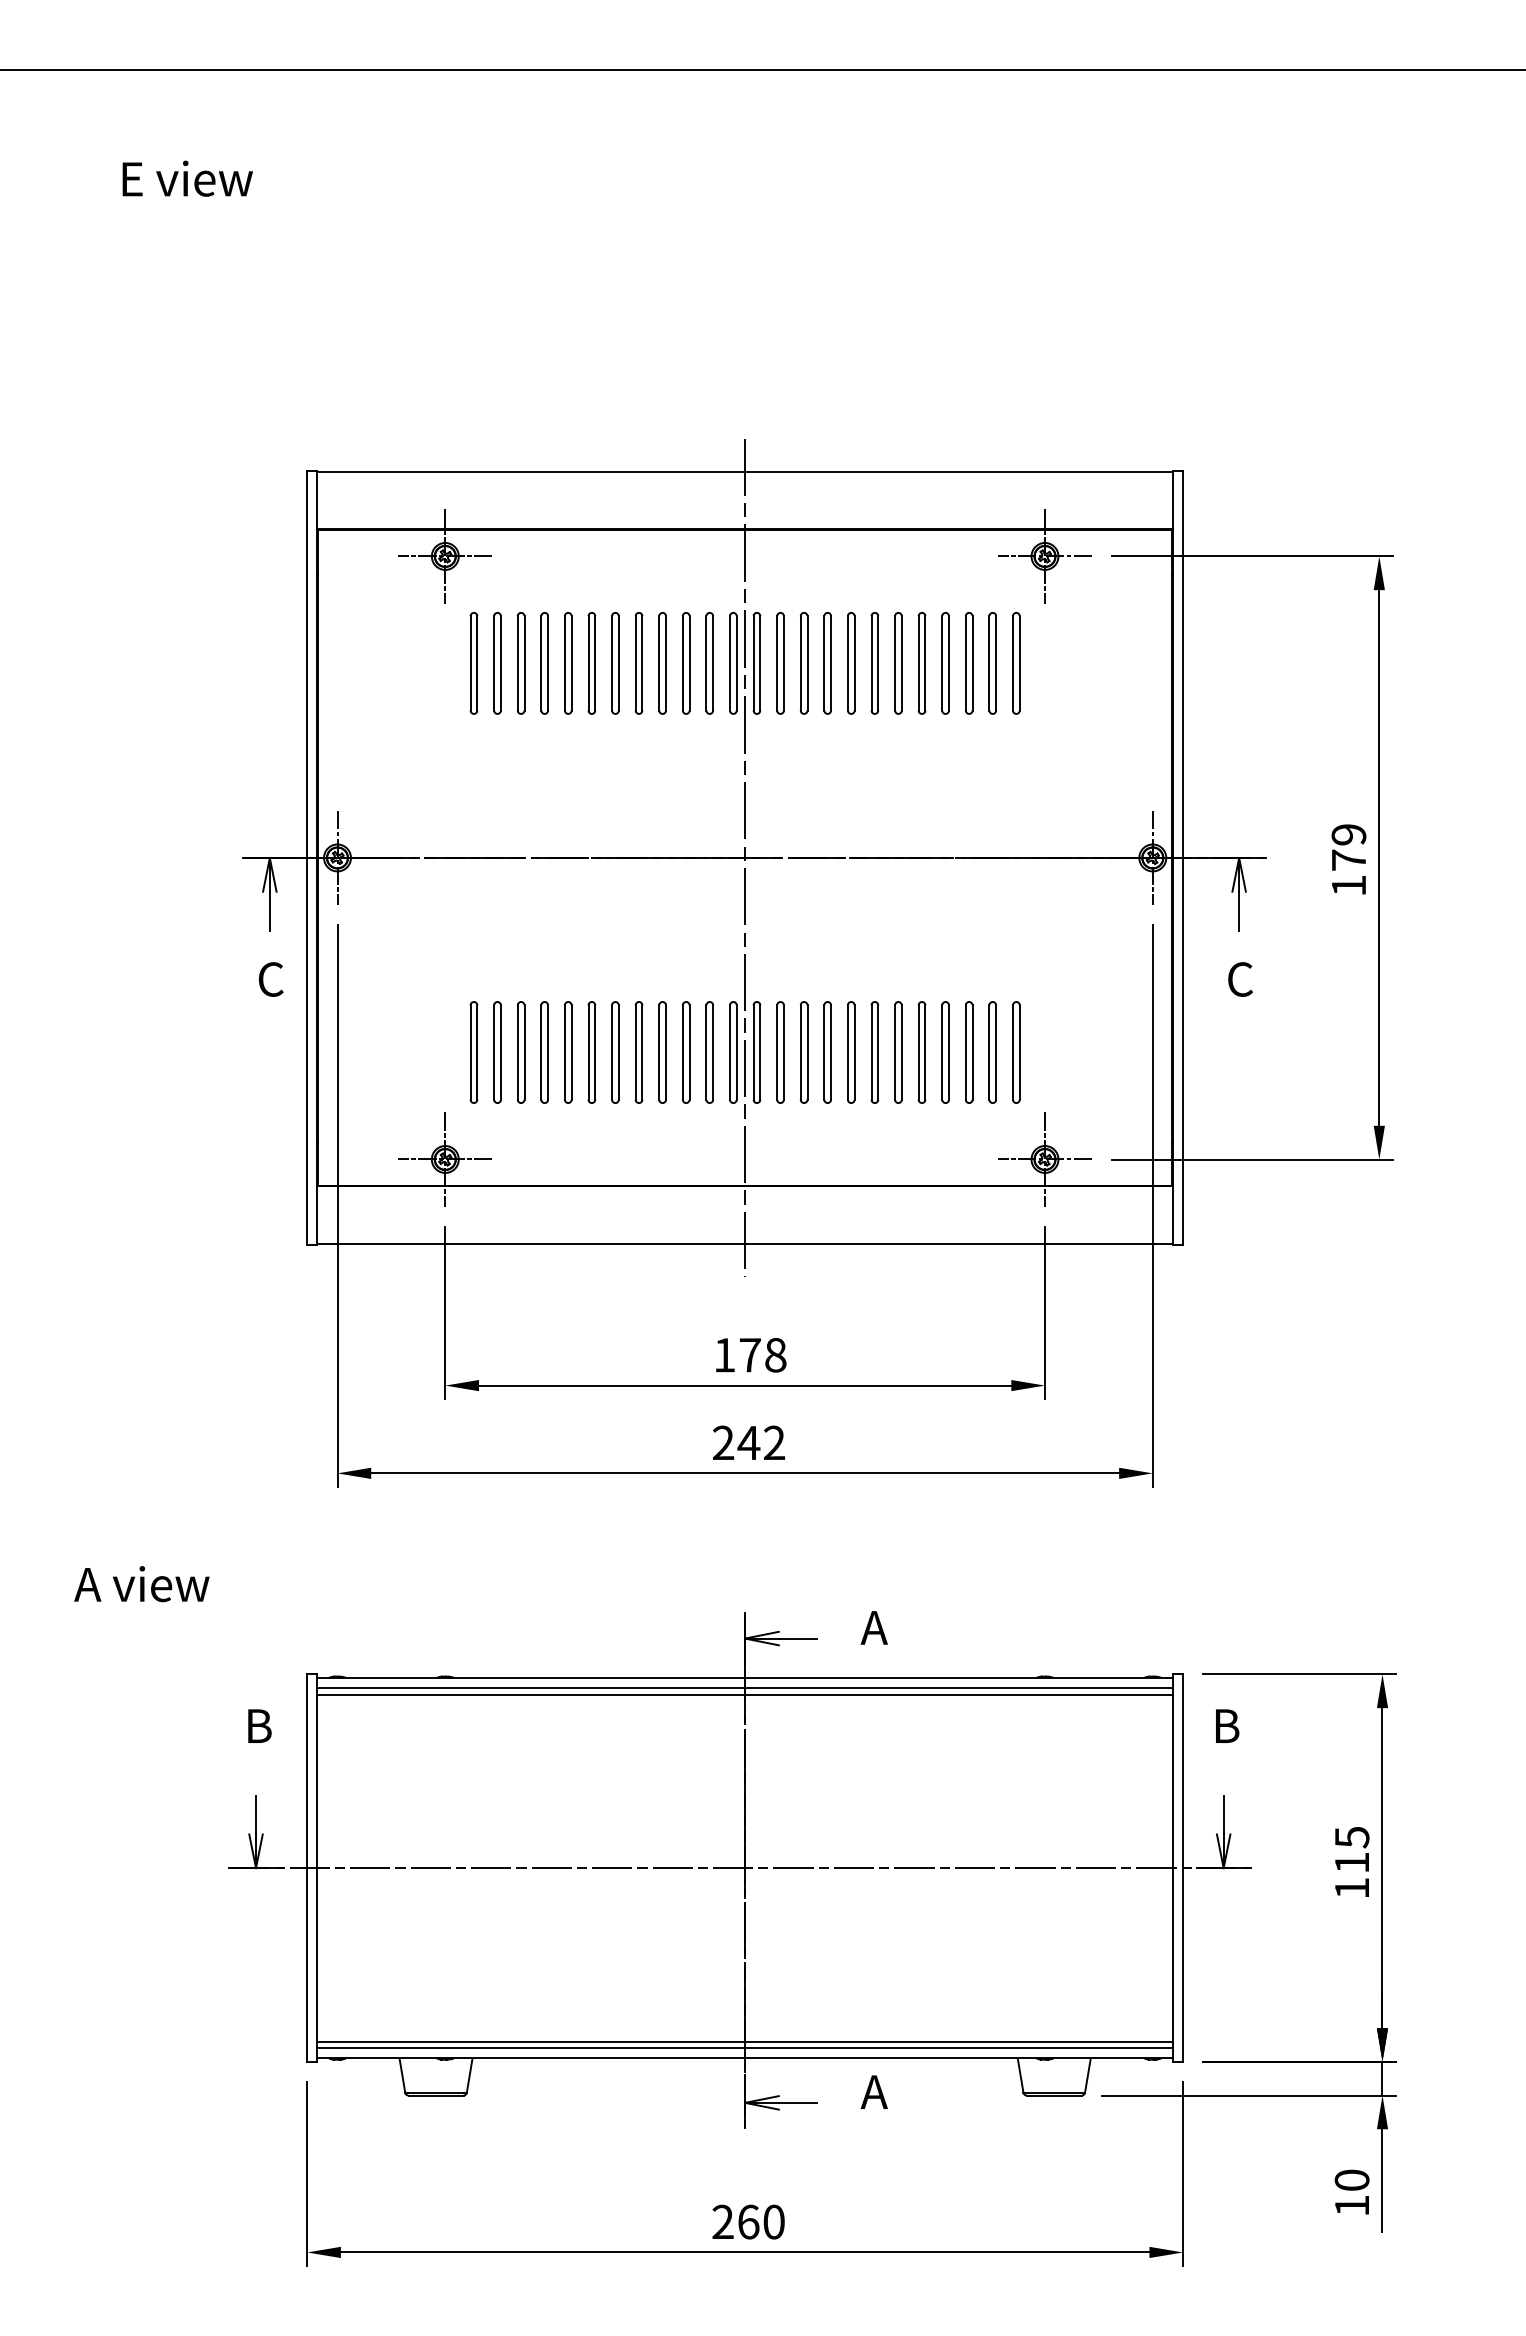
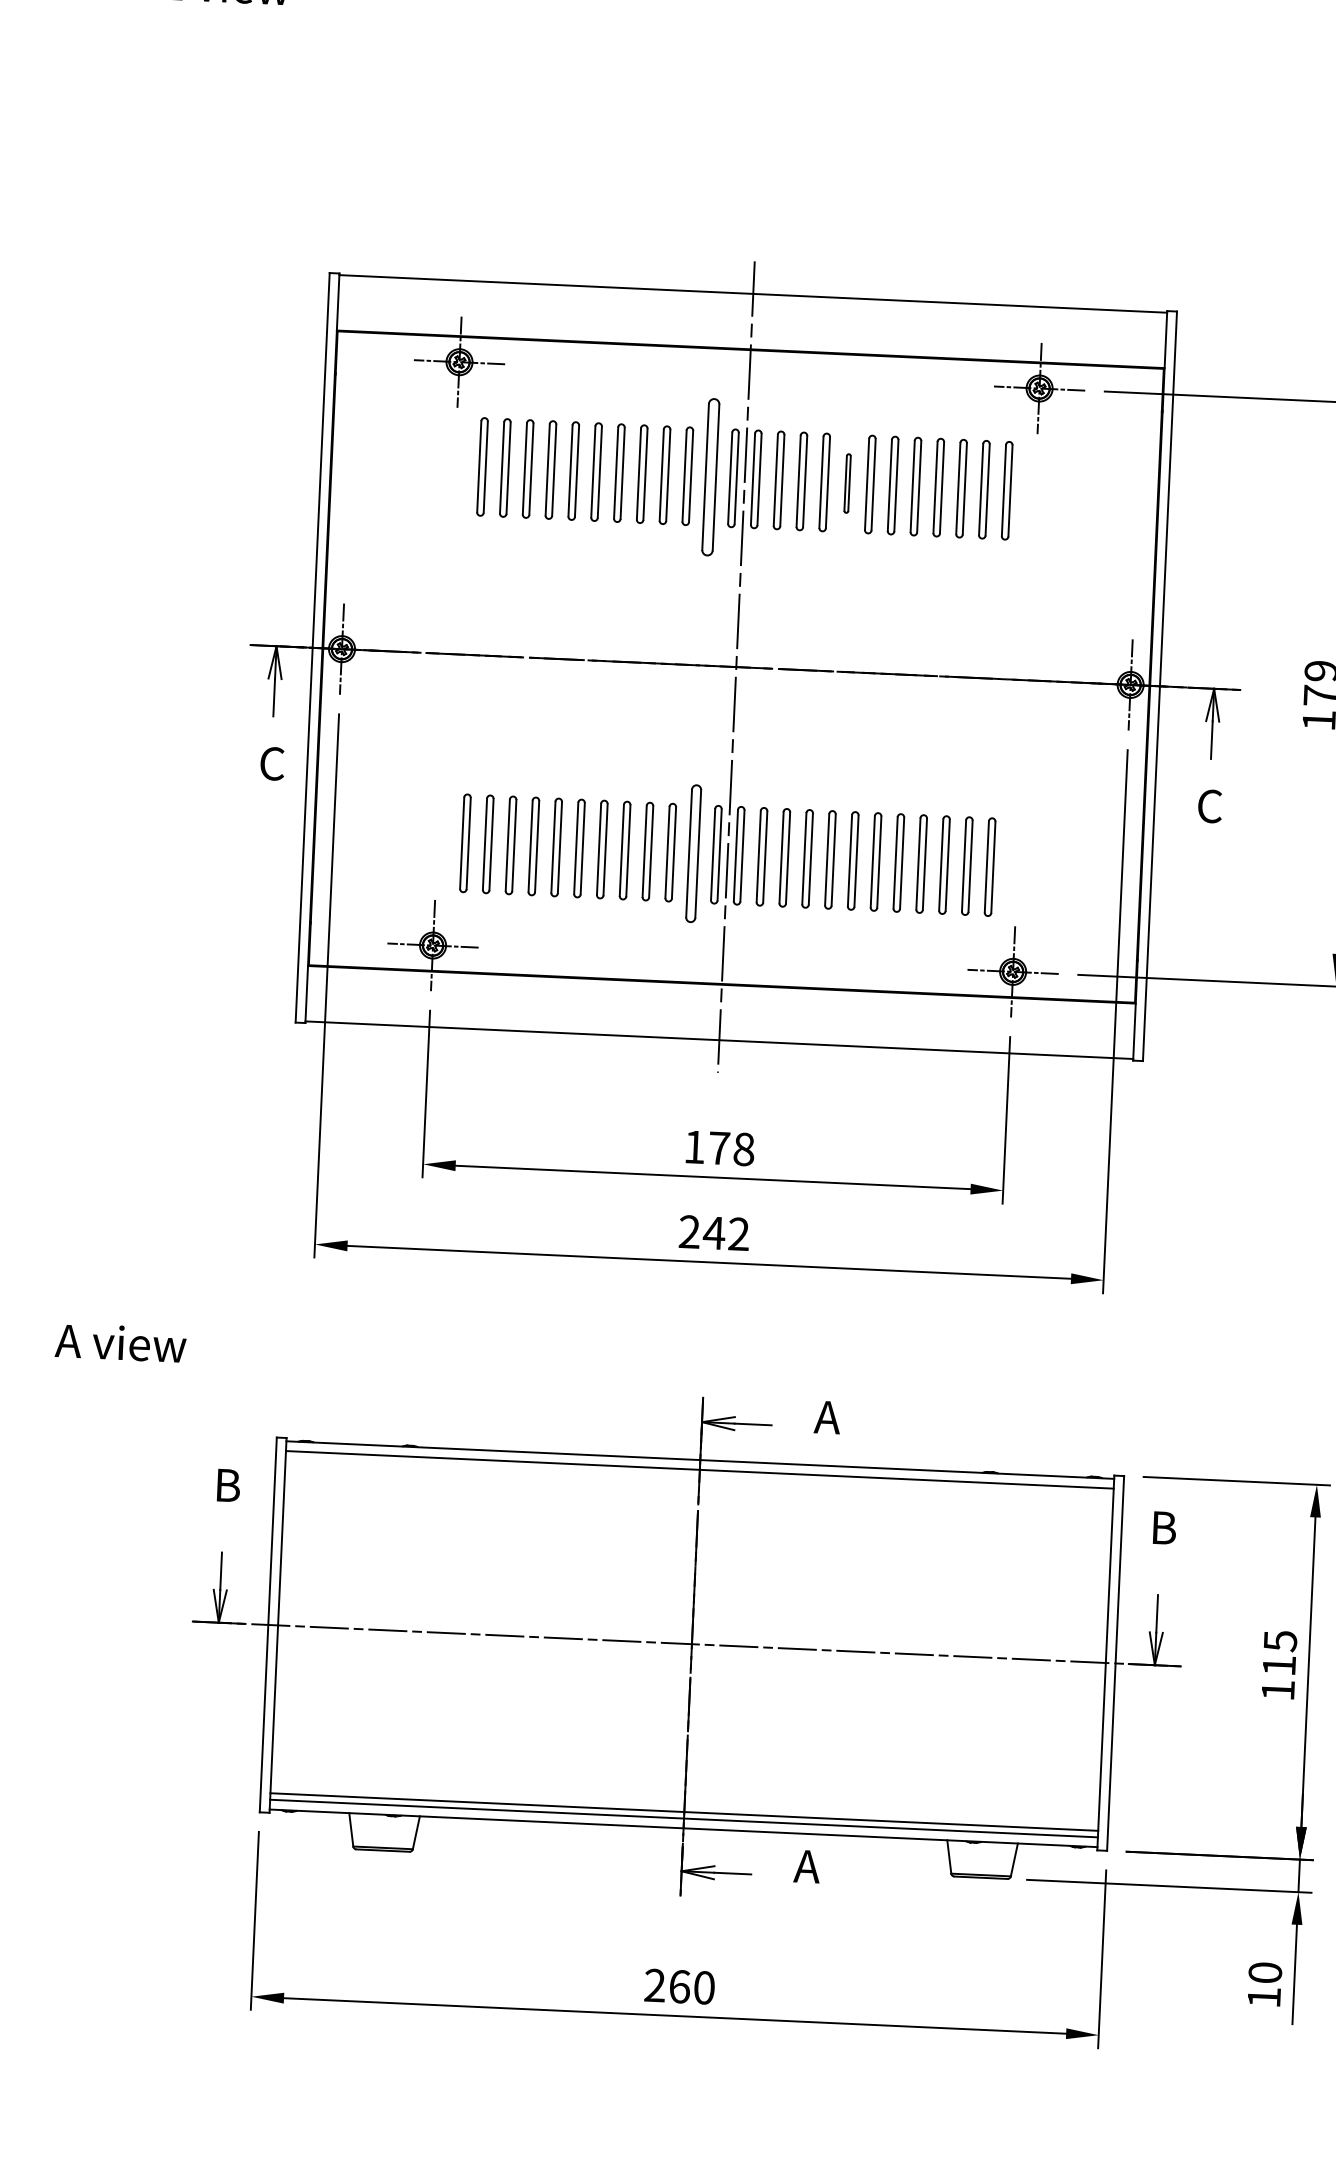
part: (709, 663) -> (710, 477), size x1.6
part: (851, 663) -> (847, 483), size x0.6
part: (709, 1052) -> (693, 853), size x1.4
line: (745, 1694) -> (699, 1476), removed

